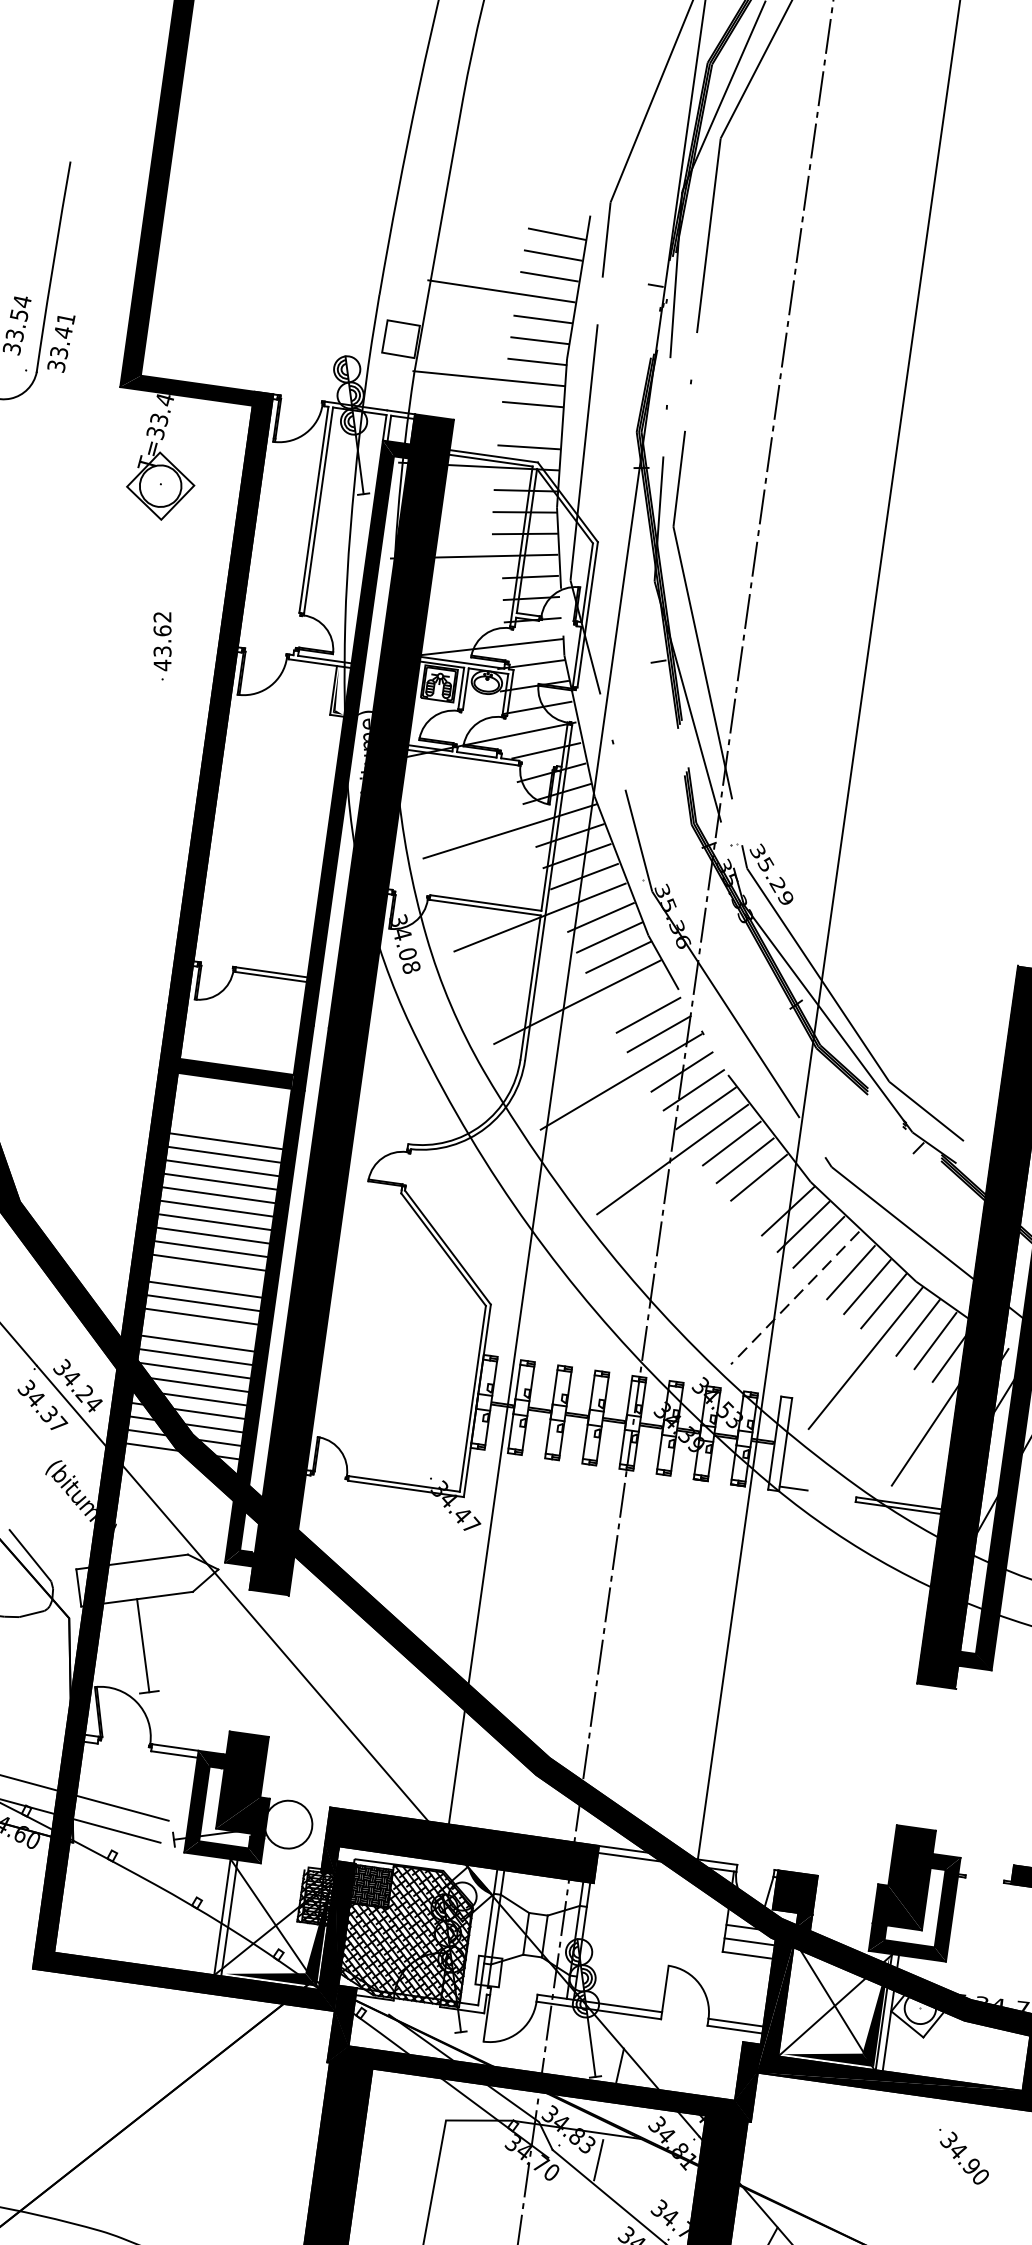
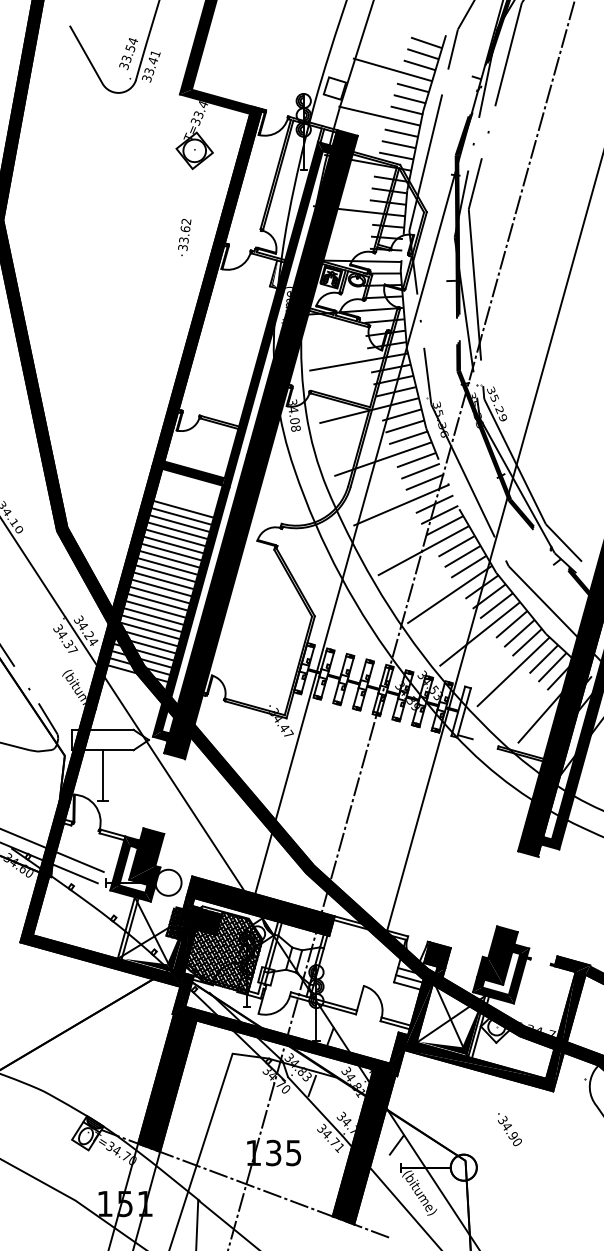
line: (530, 425) -> (398, 144), added
text: (161, 665) -> (182, 247), 43.62 -> 33.62
line: (636, 995) -> (415, 459), added
line: (730, 1232) -> (449, 594), added
line: (206, 1275) -> (163, 580), added
line: (794, 1298) -> (479, 634), dashed -> solid
line: (199, 1330) -> (155, 609), added
part: (963, 2155) -> (509, 1129), moved

